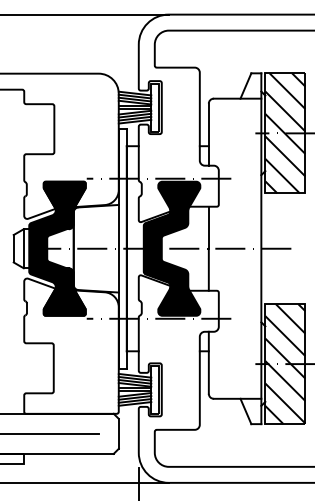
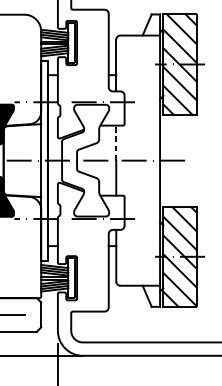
line: (208, 227) -> (116, 142), solid -> dashed
fill: (171, 248) -> (85, 160), removed

